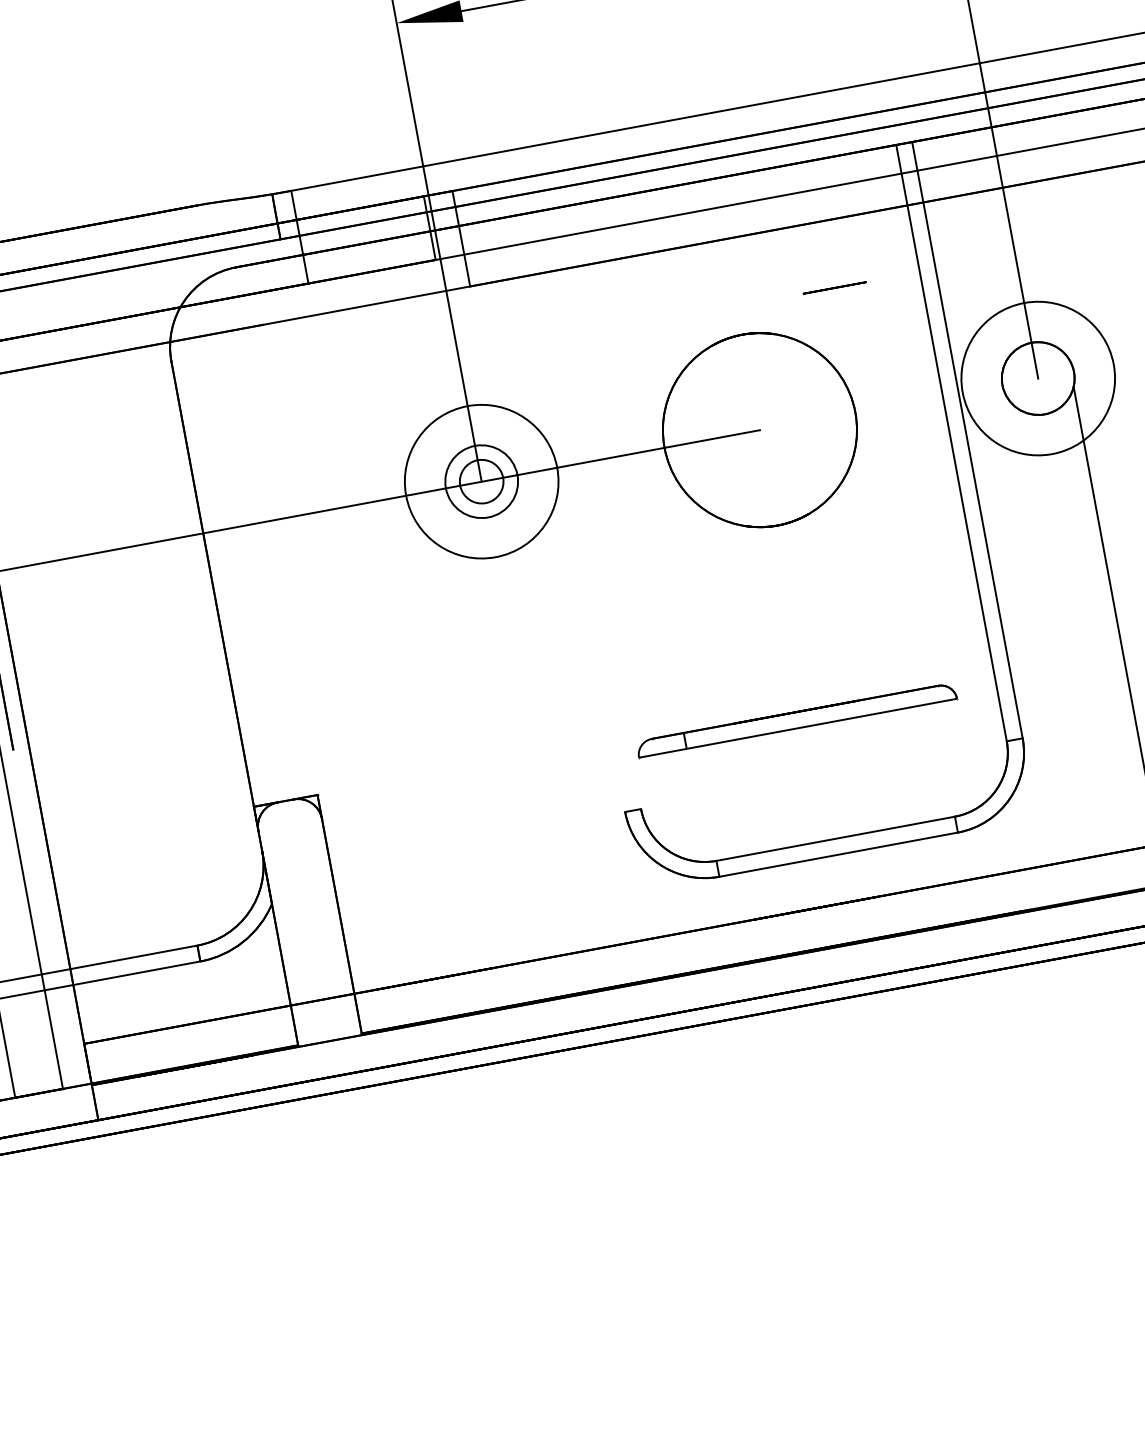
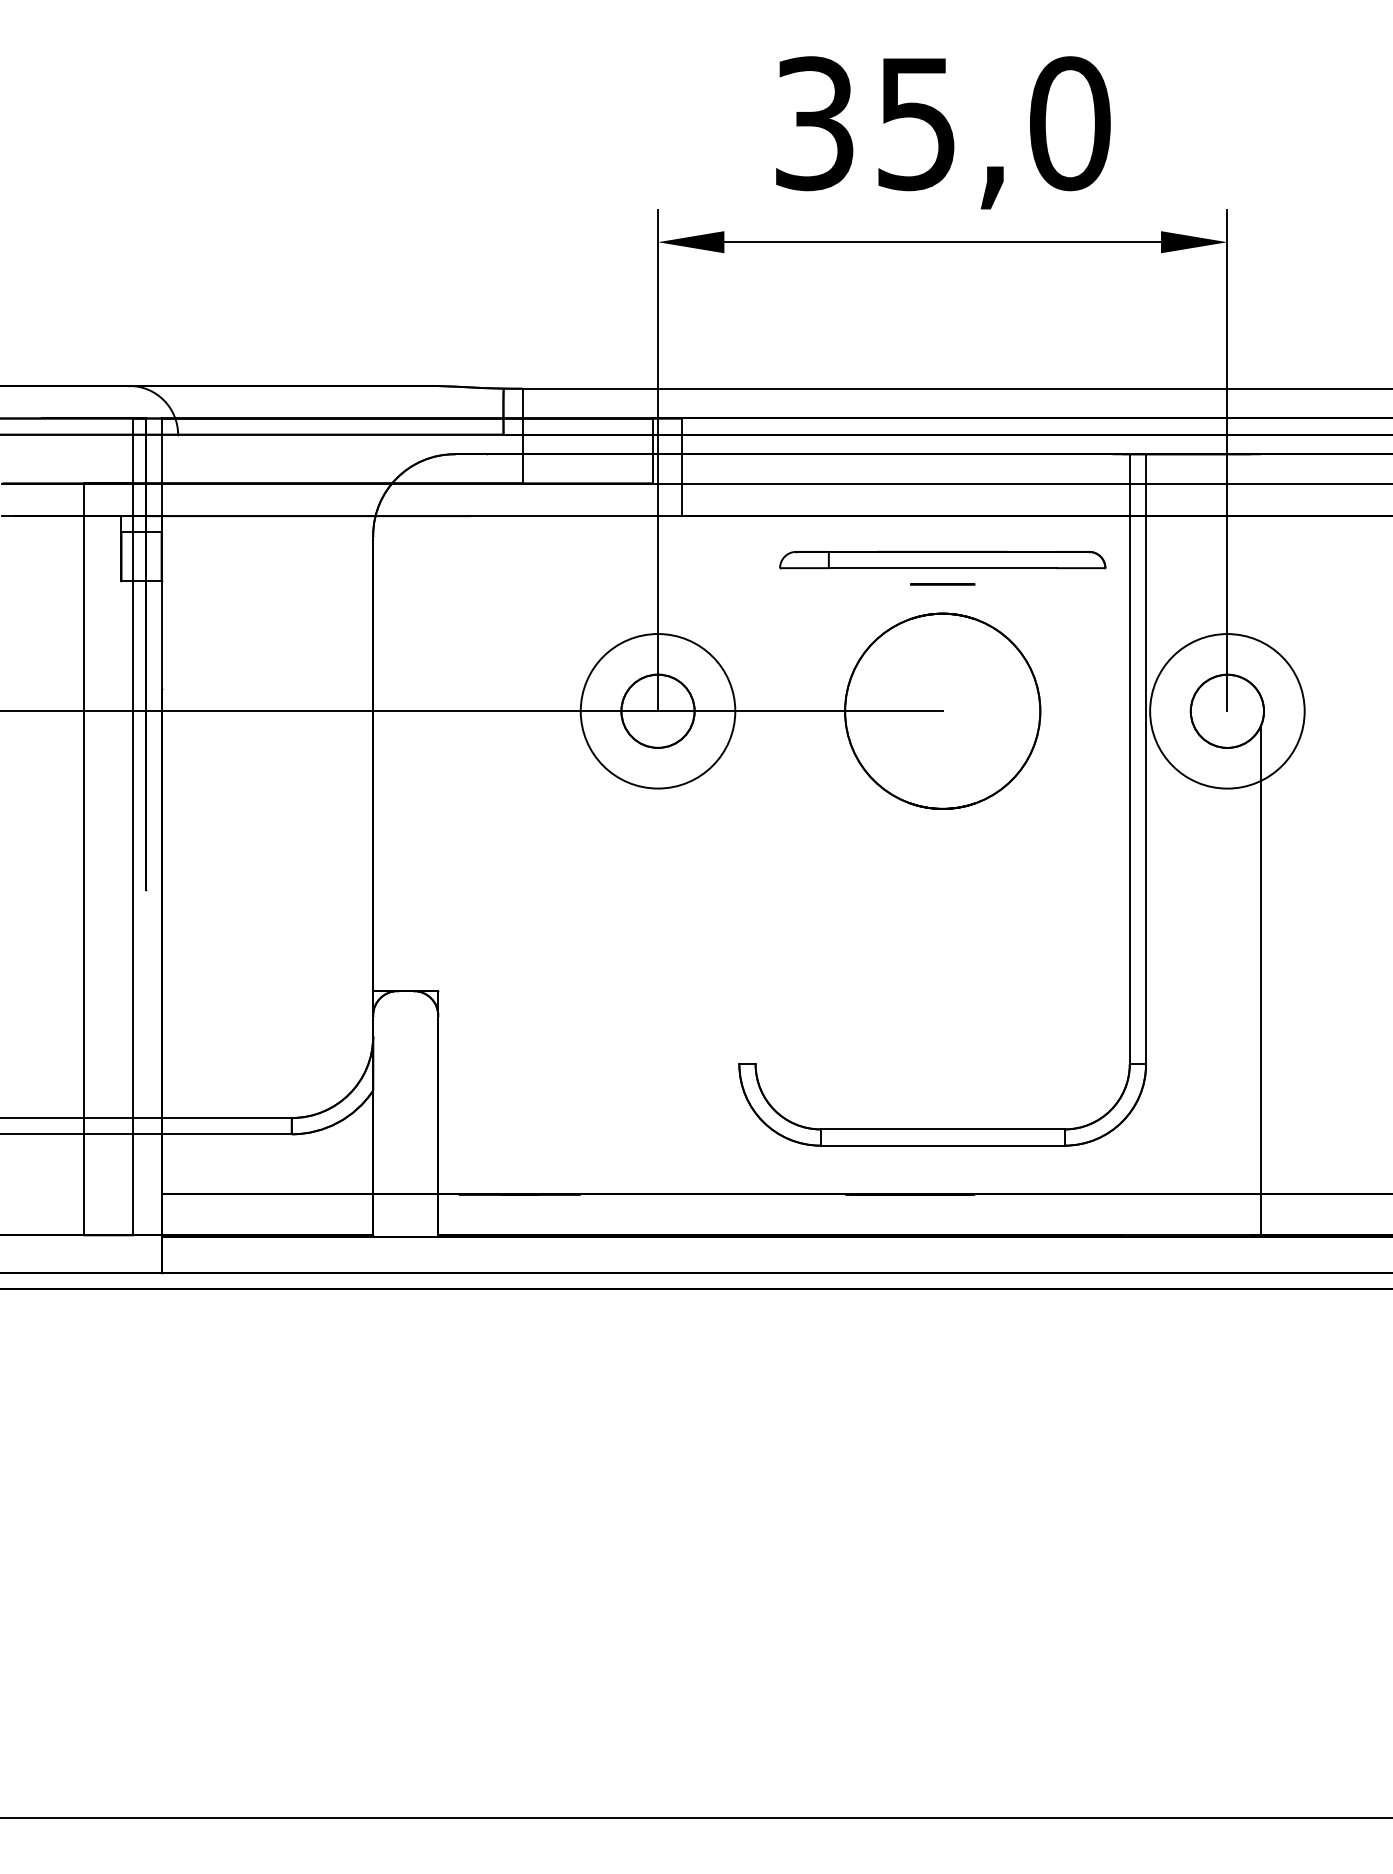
circle: (834, 288) -> (942, 584), moved
circle: (481, 481) -> (657, 710), size x1.67
part: (796, 719) -> (942, 559), moved

